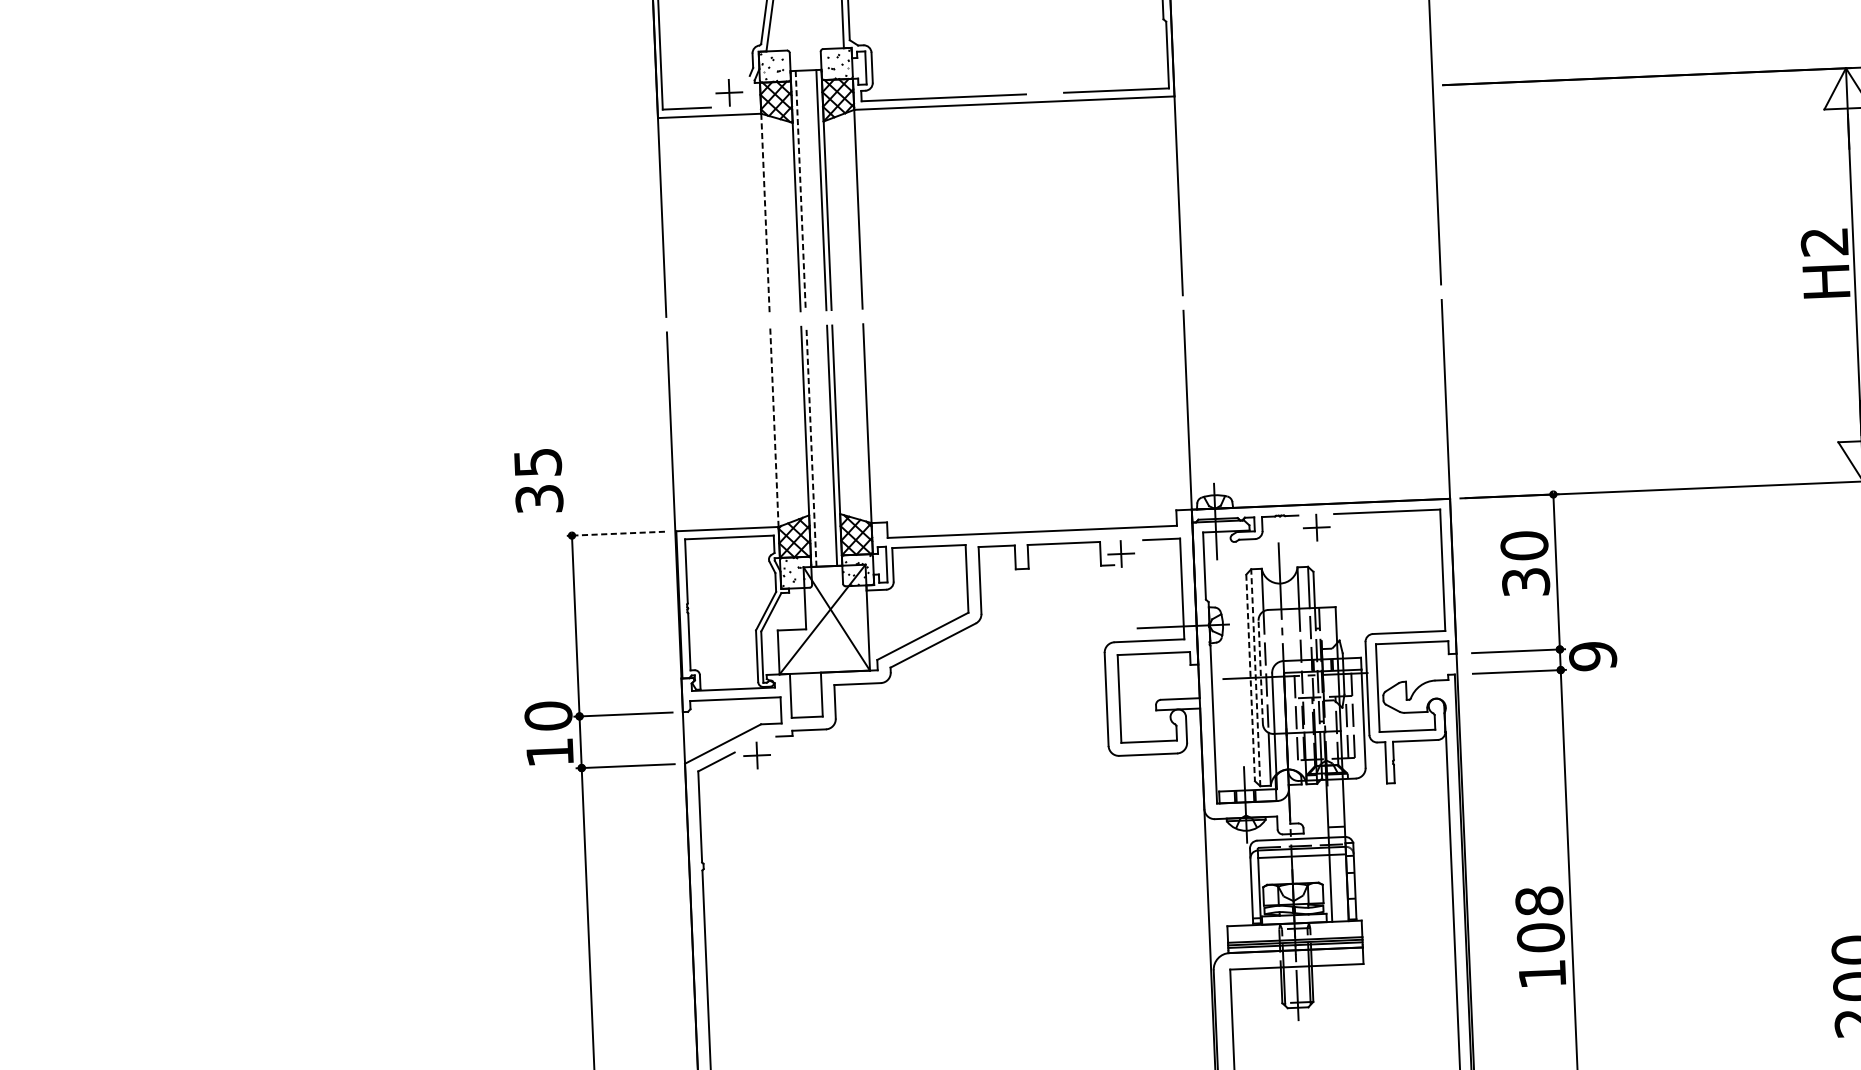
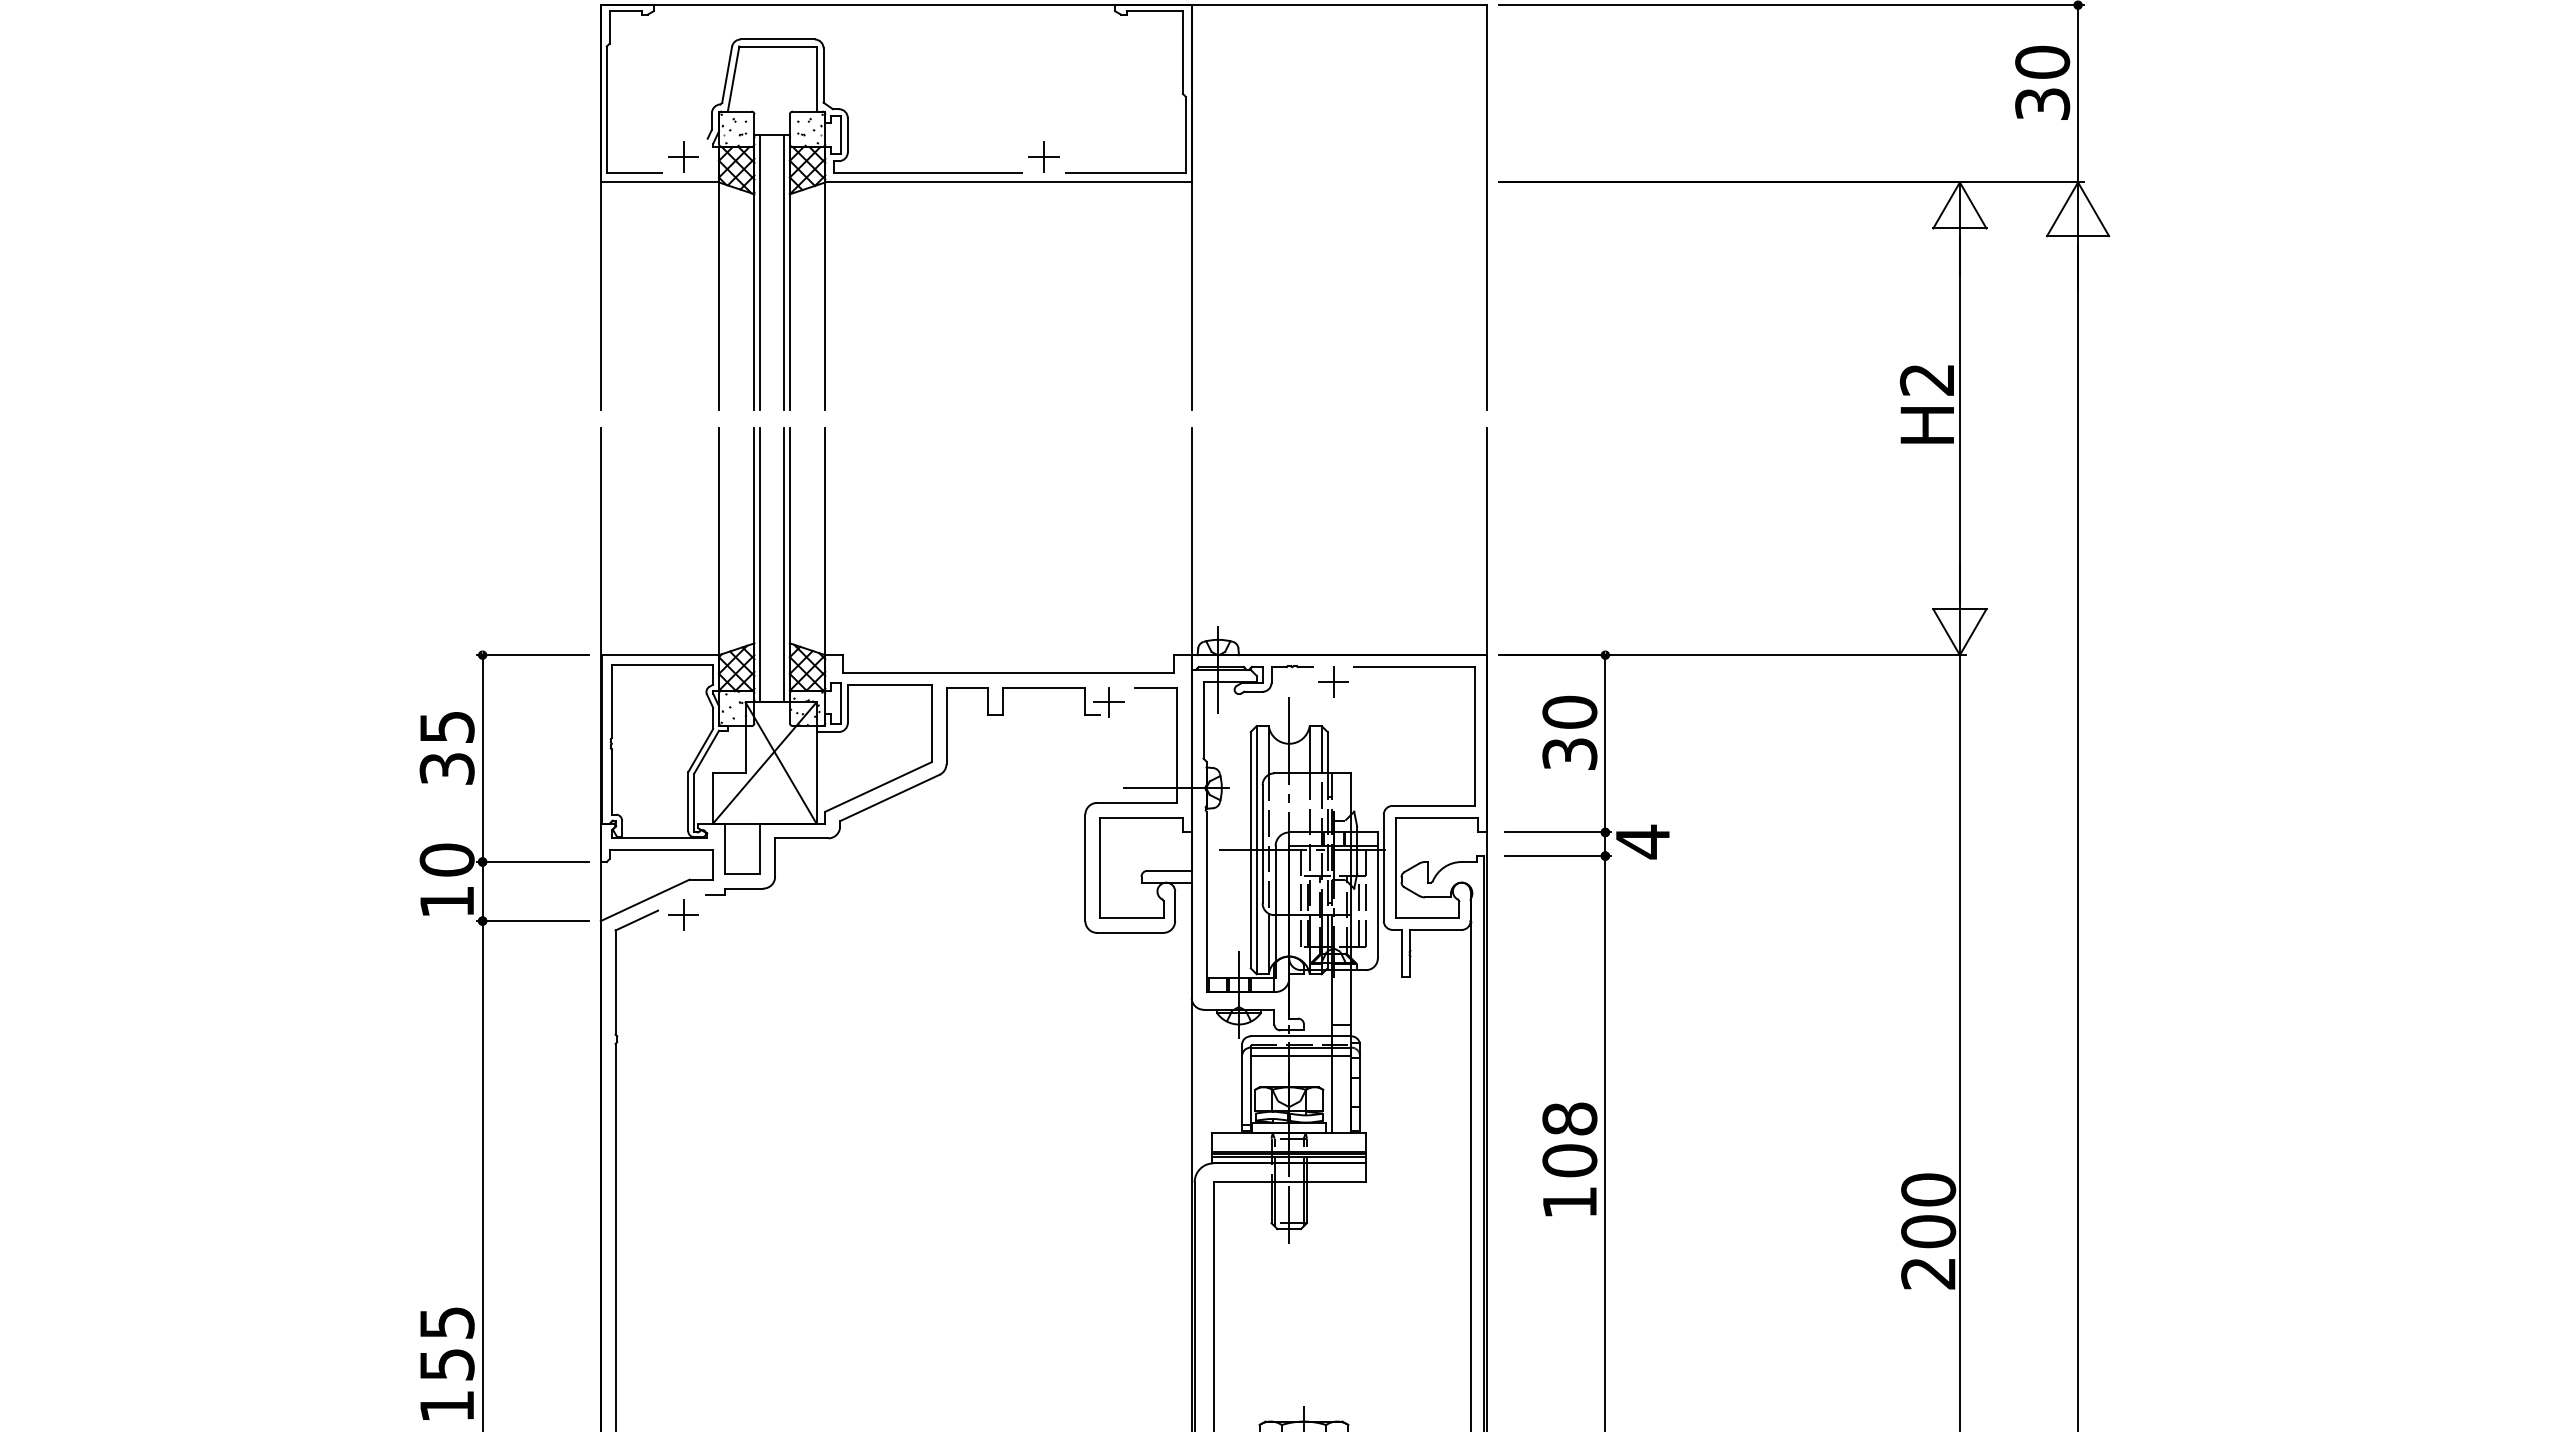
part: (1043, 79) -> (1043, 156), added
line: (800, 191) -> (760, 273), dashed -> solid
line: (765, 213) -> (719, 296), dashed -> solid
line: (774, 427) -> (719, 541), dashed -> solid
line: (811, 446) -> (760, 564), dashed -> solid
text: (538, 481) -> (446, 748), moved
line: (615, 534) -> (532, 655), dashed -> solid
text: (1592, 656) -> (1642, 841), 9 -> 4
line: (1260, 671) -> (1262, 843), dashed -> solid
line: (1255, 677) -> (1256, 849), dashed -> solid
line: (1250, 678) -> (1250, 850), dashed -> solid

